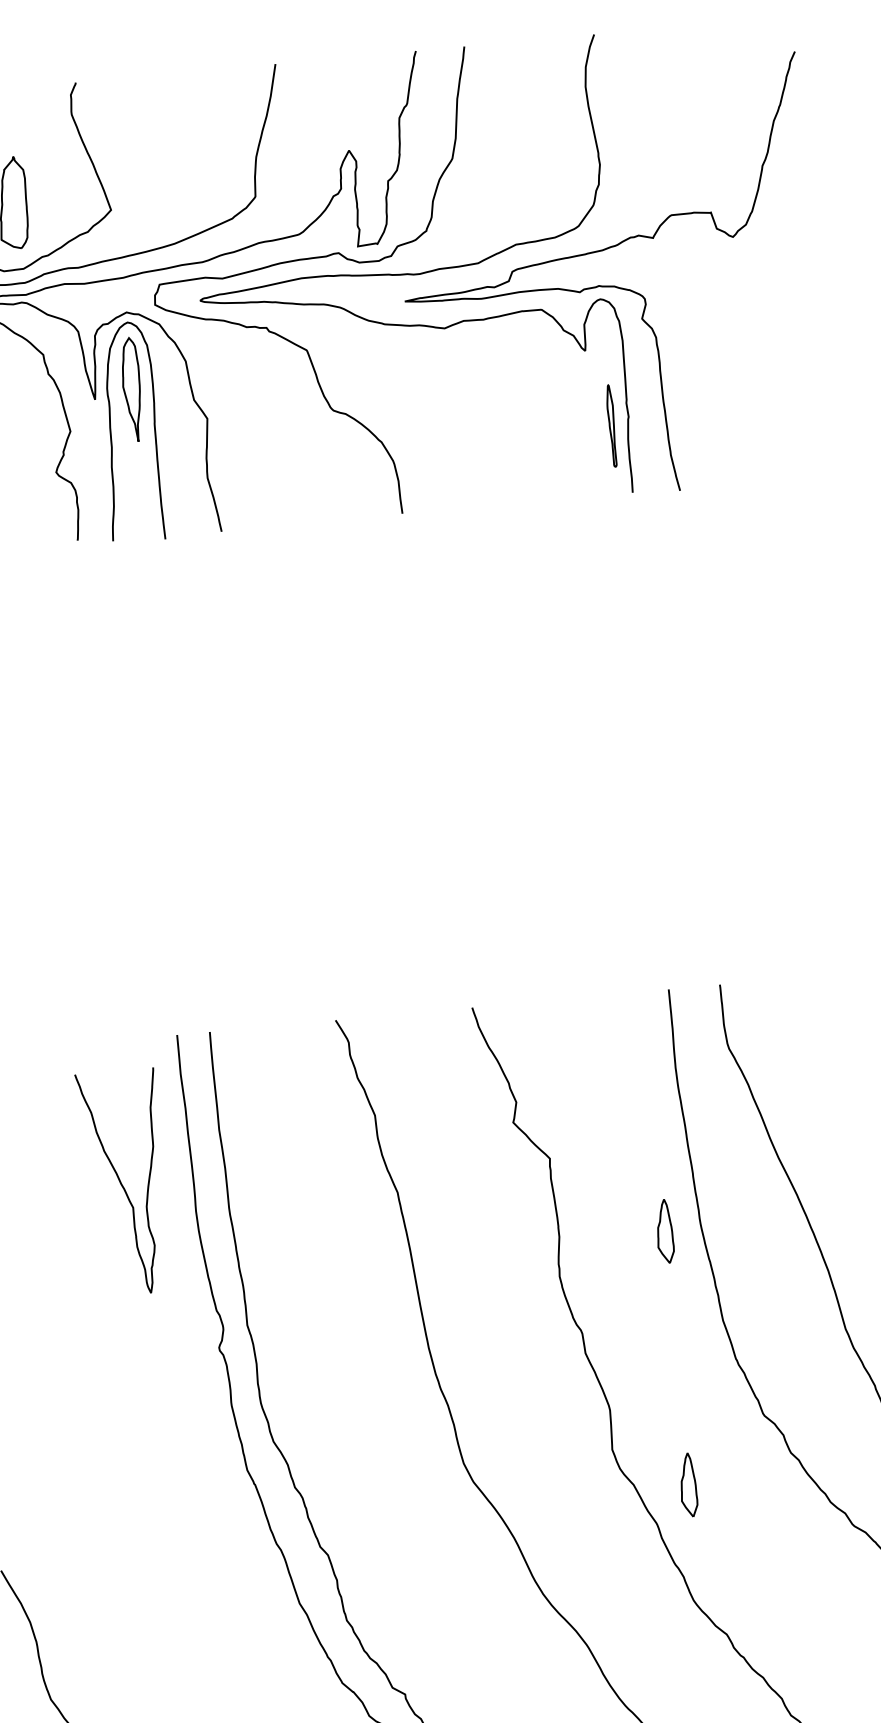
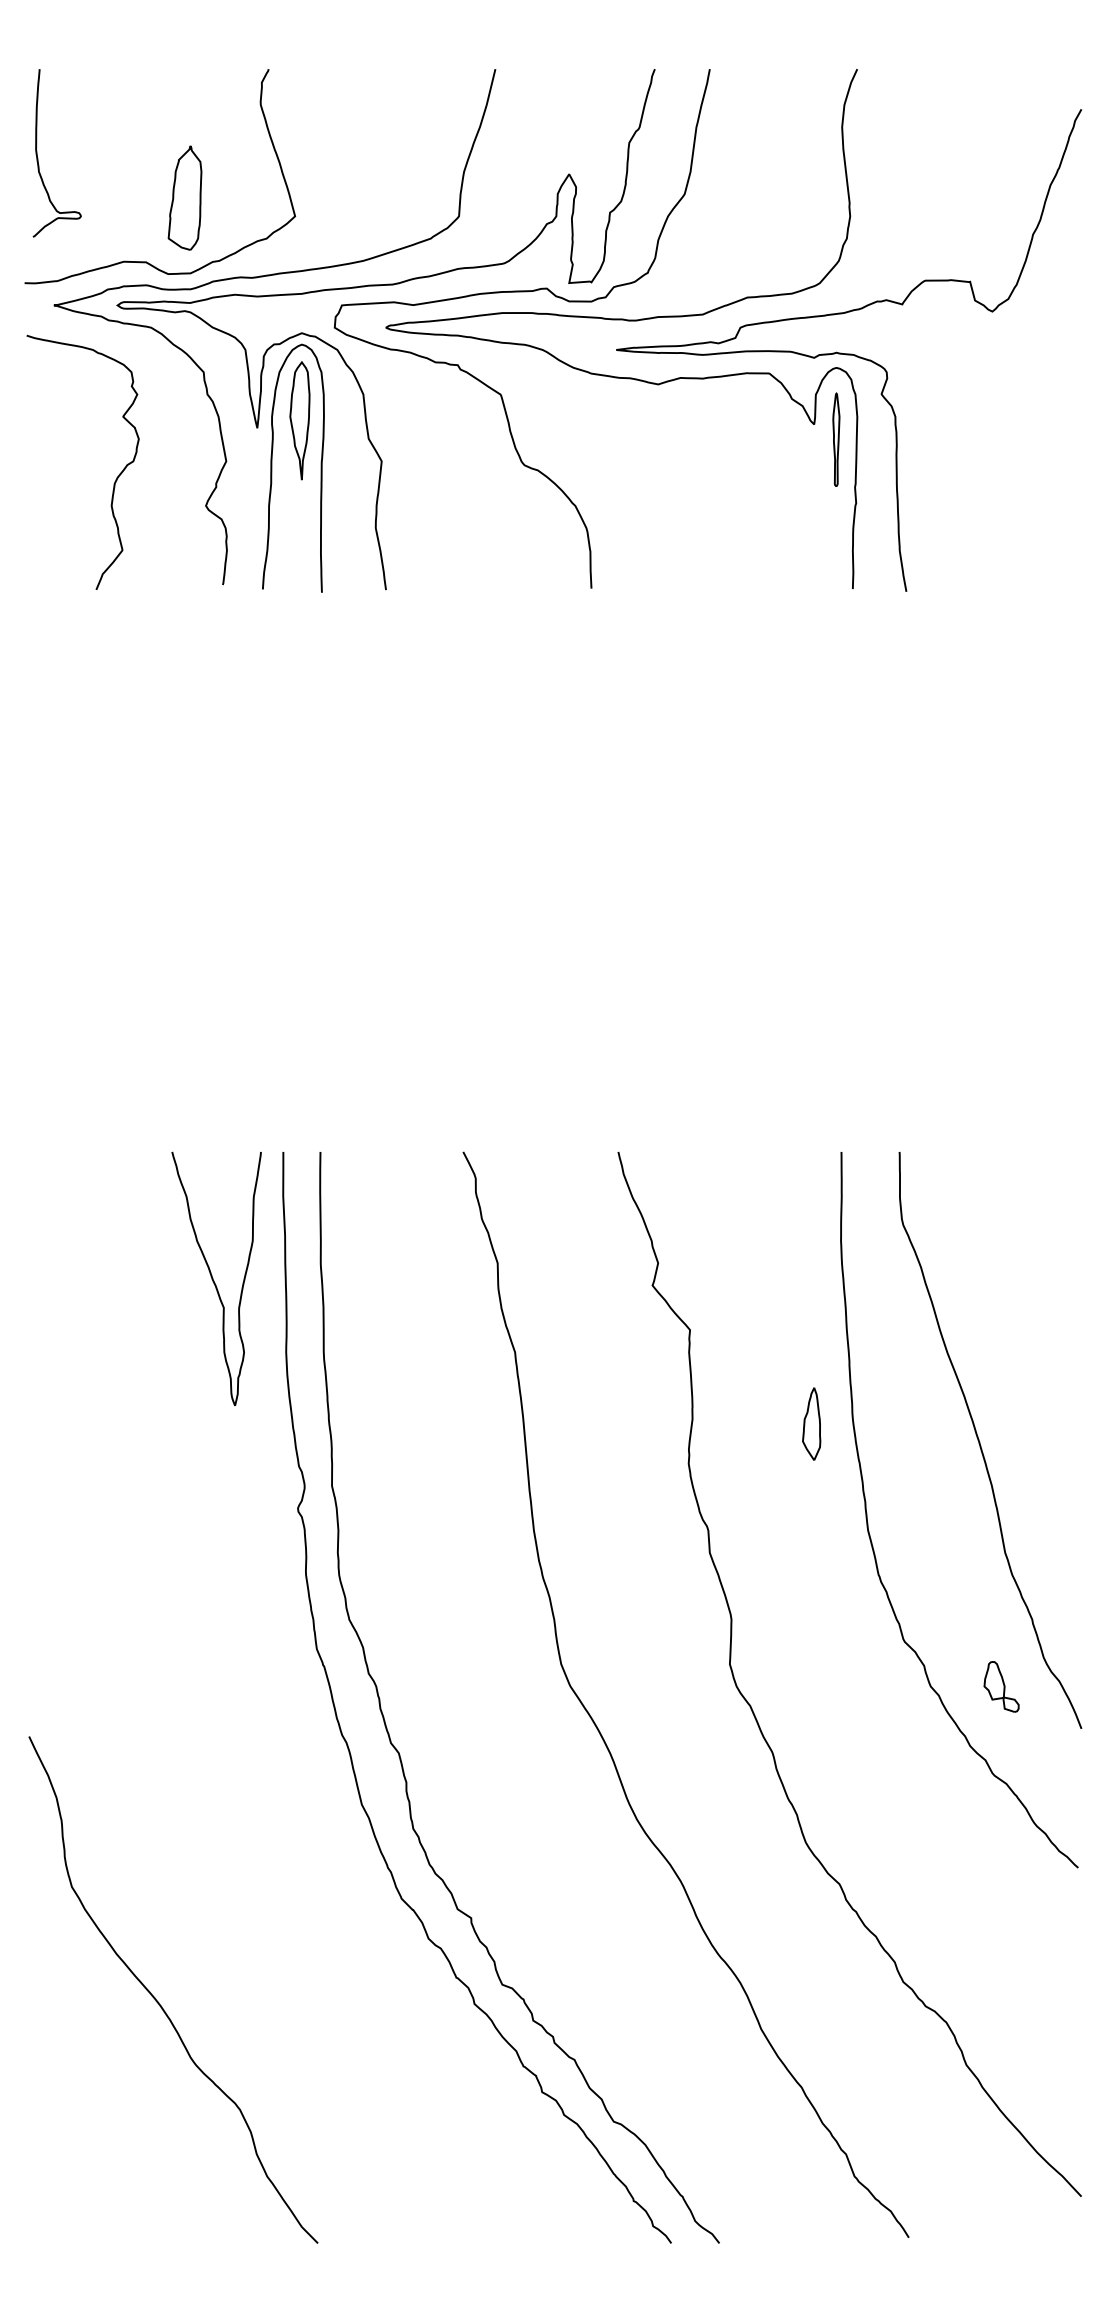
part: (612, 425) -> (836, 439), moved
curve: (122, 1184) -> (214, 1280), moved
part: (853, 1447) -> (1001, 1686), added
part: (688, 1484) -> (811, 1711), removed

